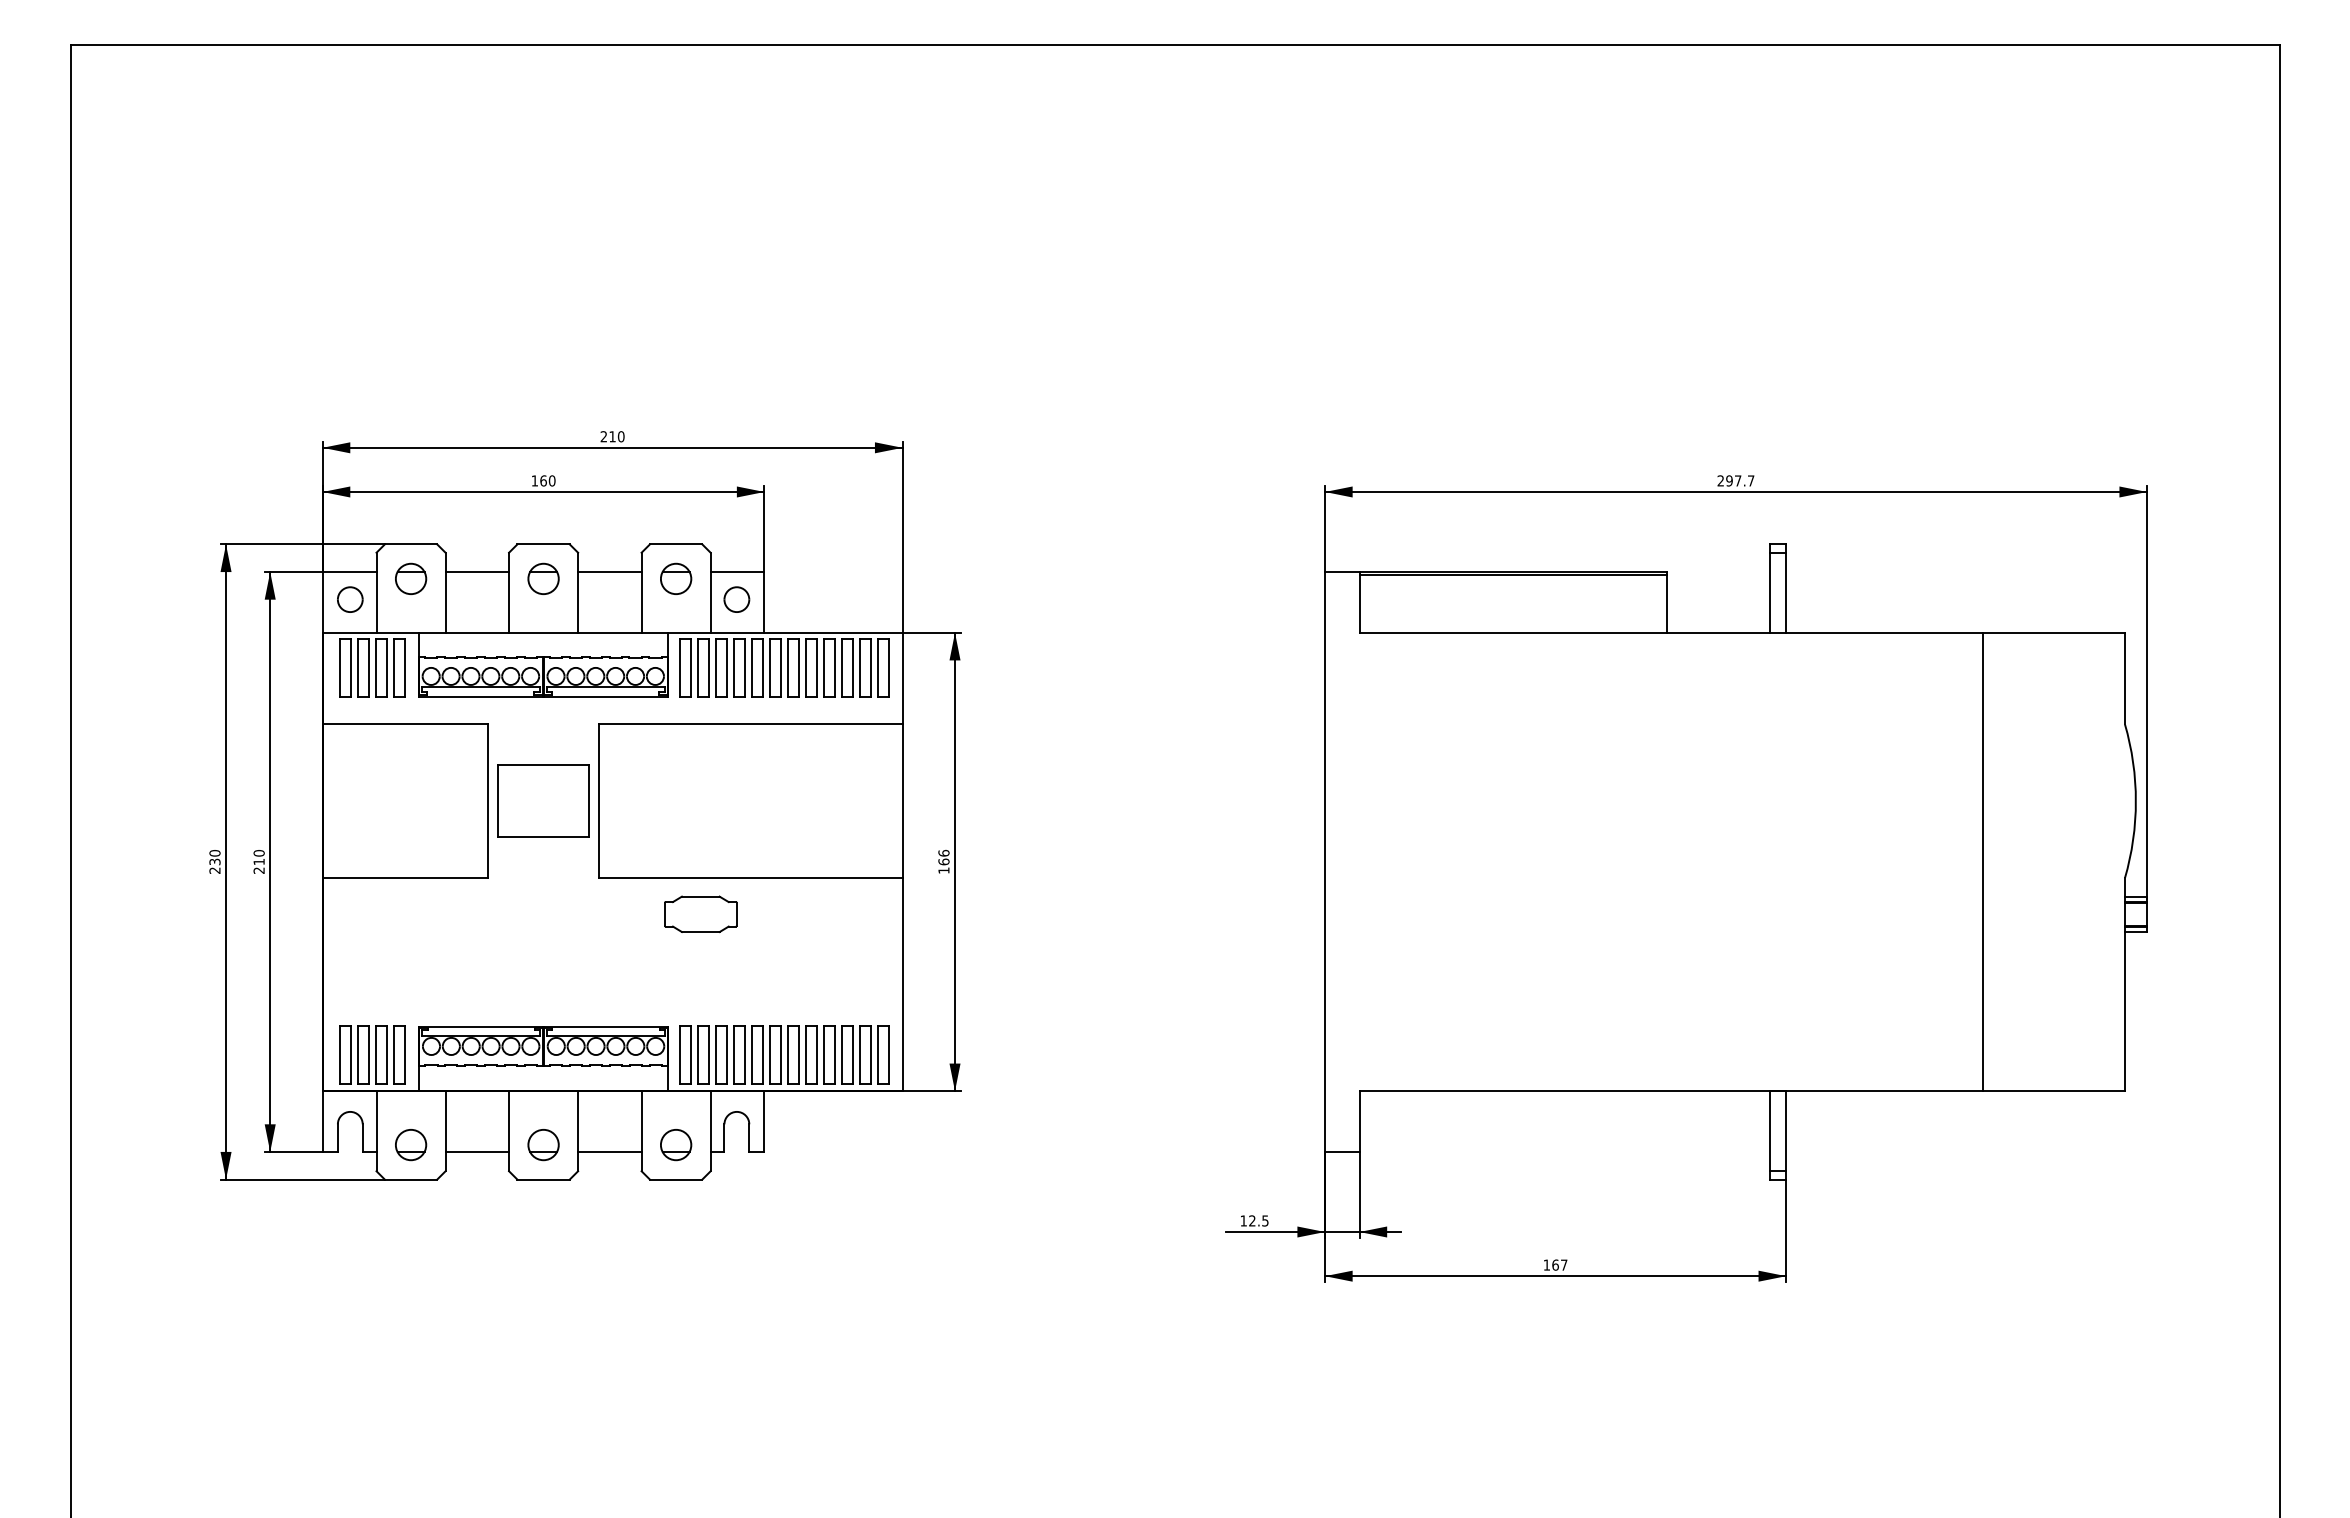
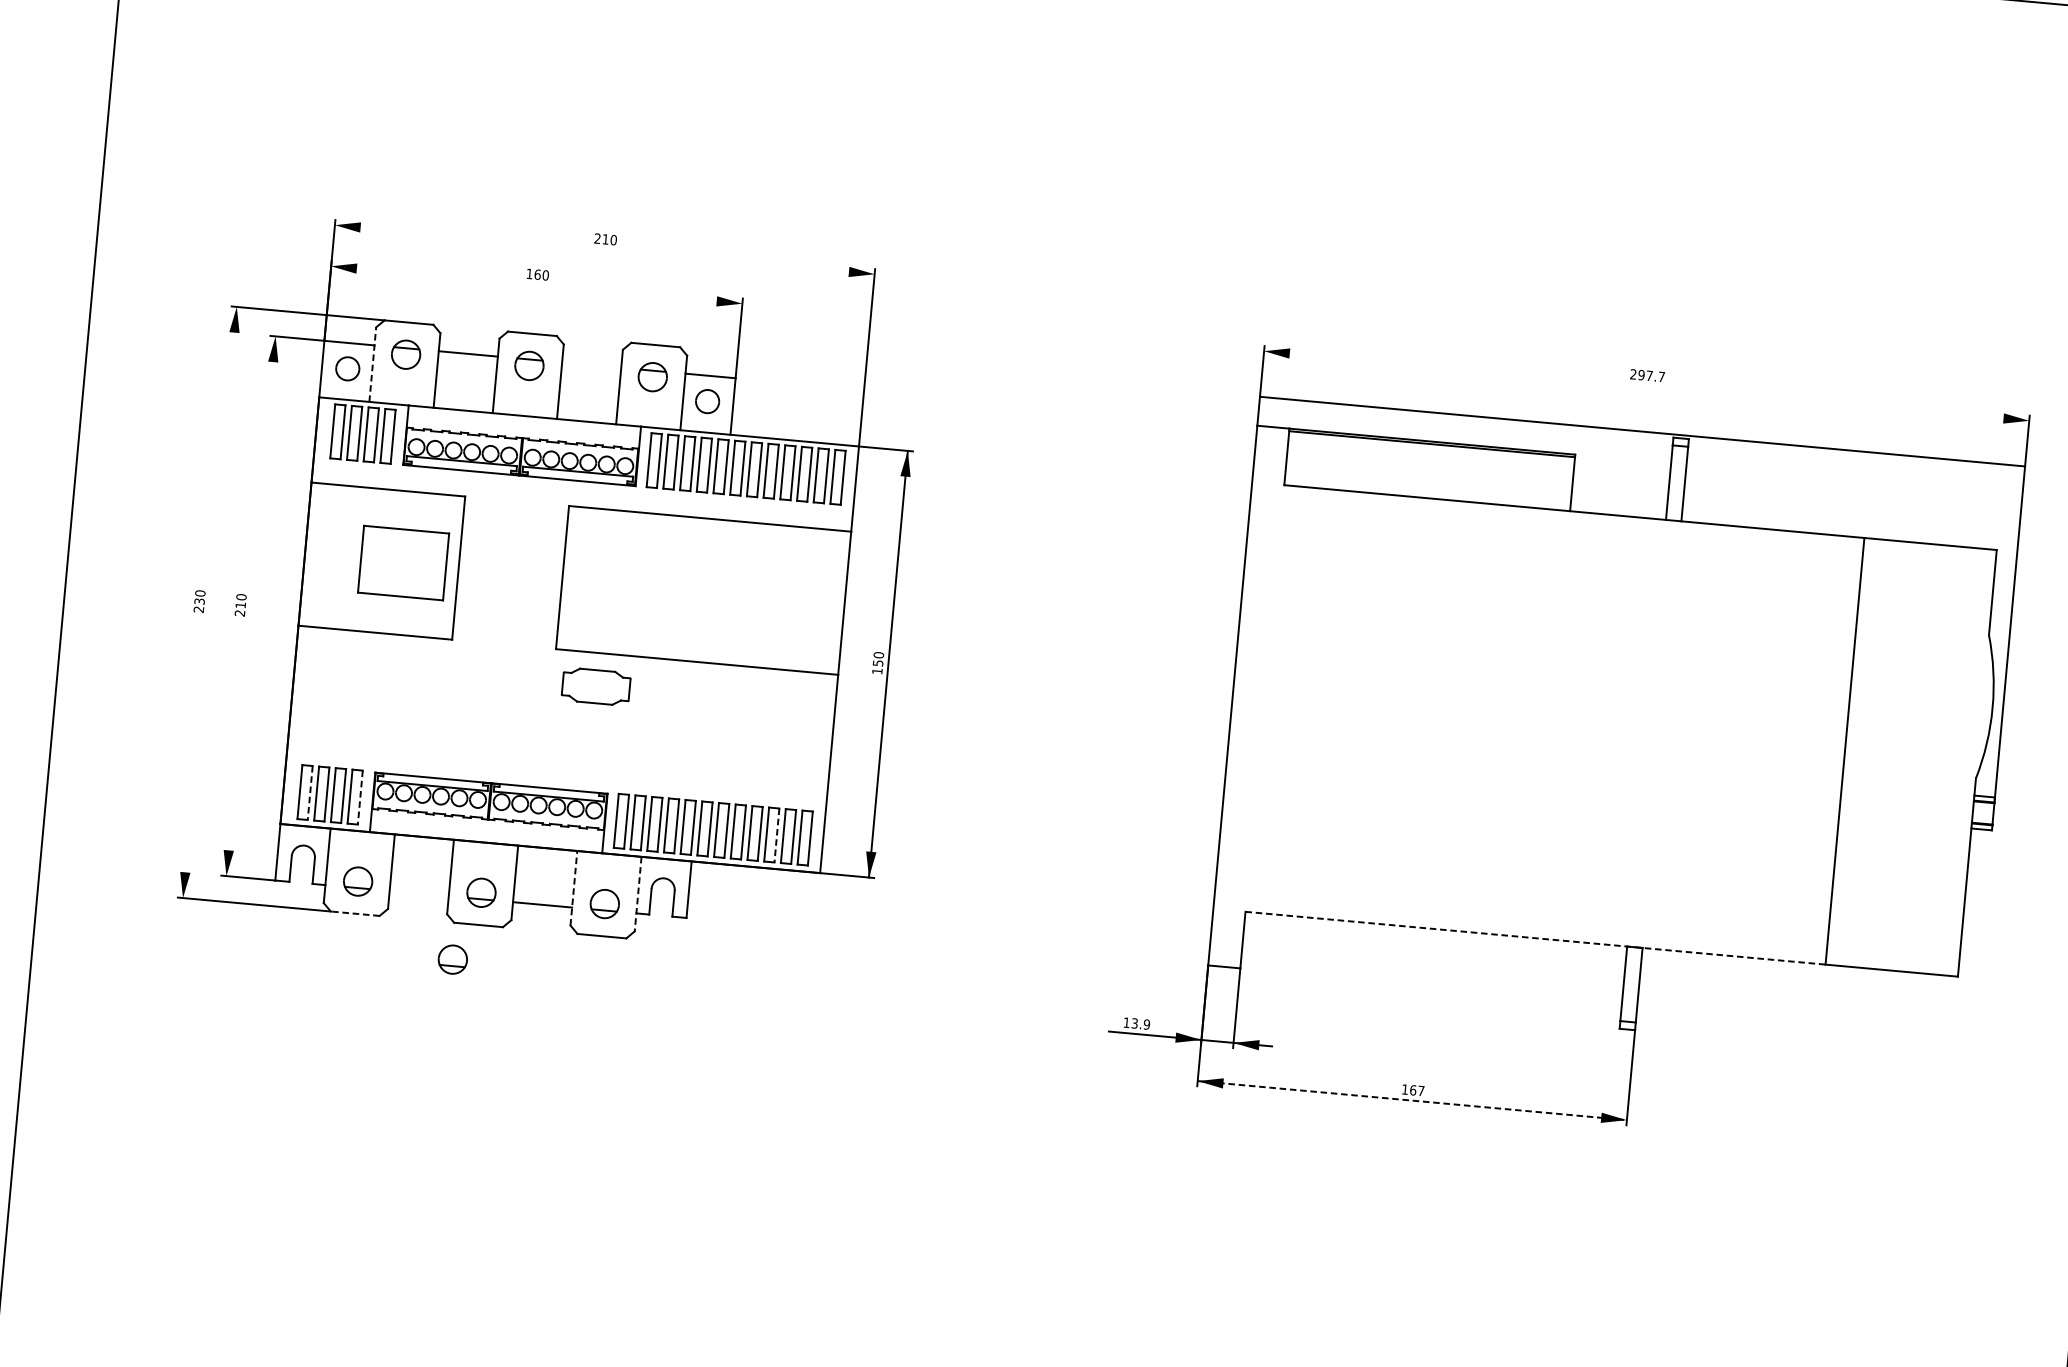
line: (612, 447) -> (604, 249), removed
line: (543, 491) -> (536, 284), removed
line: (1736, 491) -> (1643, 431), moved
line: (609, 572) -> (591, 365), removed
line: (376, 592) -> (372, 364), solid -> dashed
part: (543, 800) -> (403, 562), moved
text: (943, 857) -> (878, 659), 166 -> 150
line: (226, 861) -> (210, 602), removed
line: (270, 861) -> (251, 605), removed
part: (700, 913) -> (595, 685), moved
line: (351, 1055) -> (310, 793), solid -> dashed
line: (405, 1055) -> (360, 797), solid -> dashed
line: (852, 1055) -> (776, 835), solid -> dashed
line: (1671, 1091) -> (1535, 938), solid -> dashed
line: (641, 1130) -> (573, 887), solid -> dashed
line: (710, 1131) -> (637, 894), solid -> dashed
line: (477, 1151) -> (419, 893), removed
line: (410, 1179) -> (354, 913), solid -> dashed
part: (519, 1219) -> (452, 960), added
text: (1258, 1220) -> (1140, 1023), 12.5 -> 13.9
line: (1555, 1276) -> (1412, 1100), solid -> dashed

